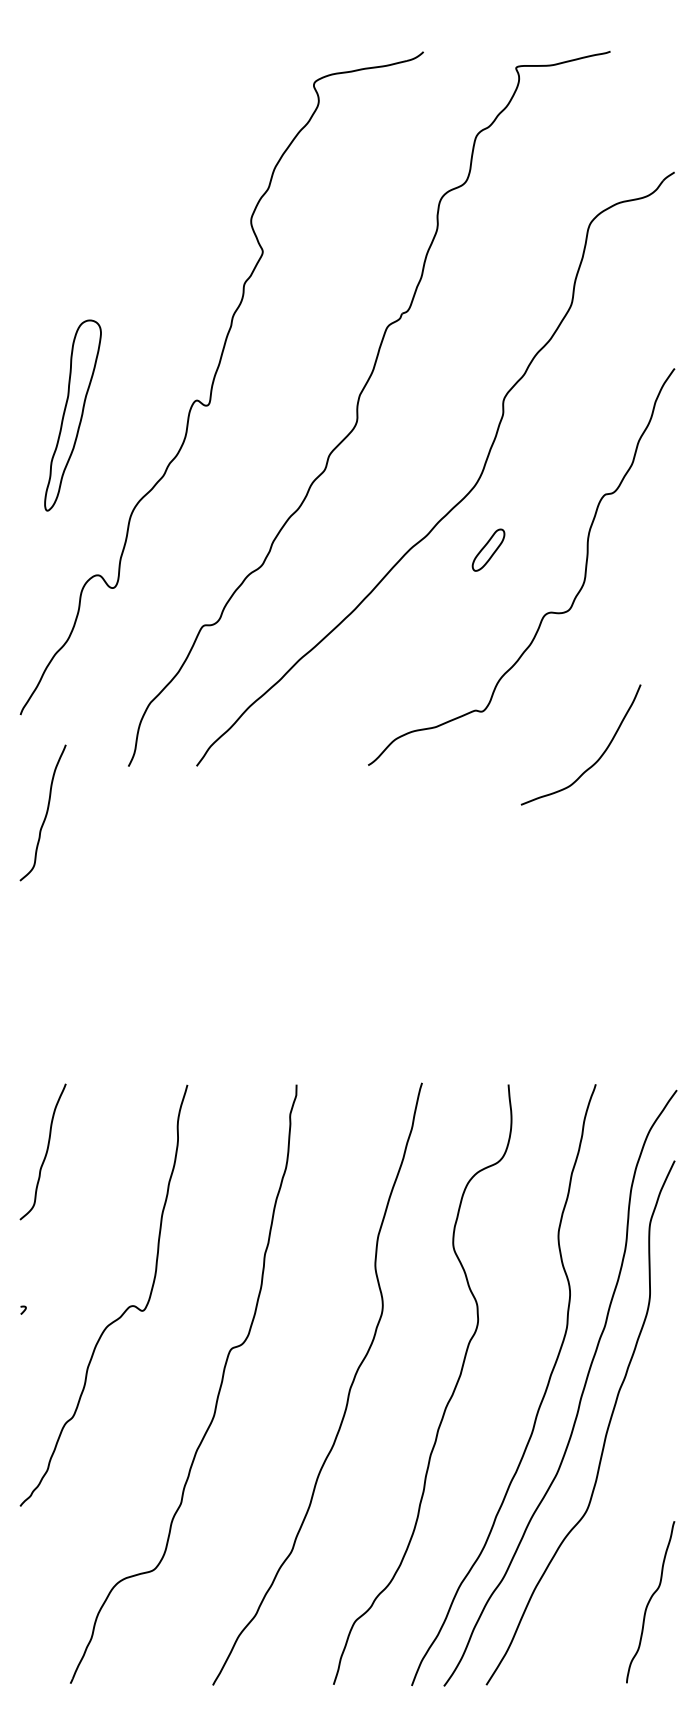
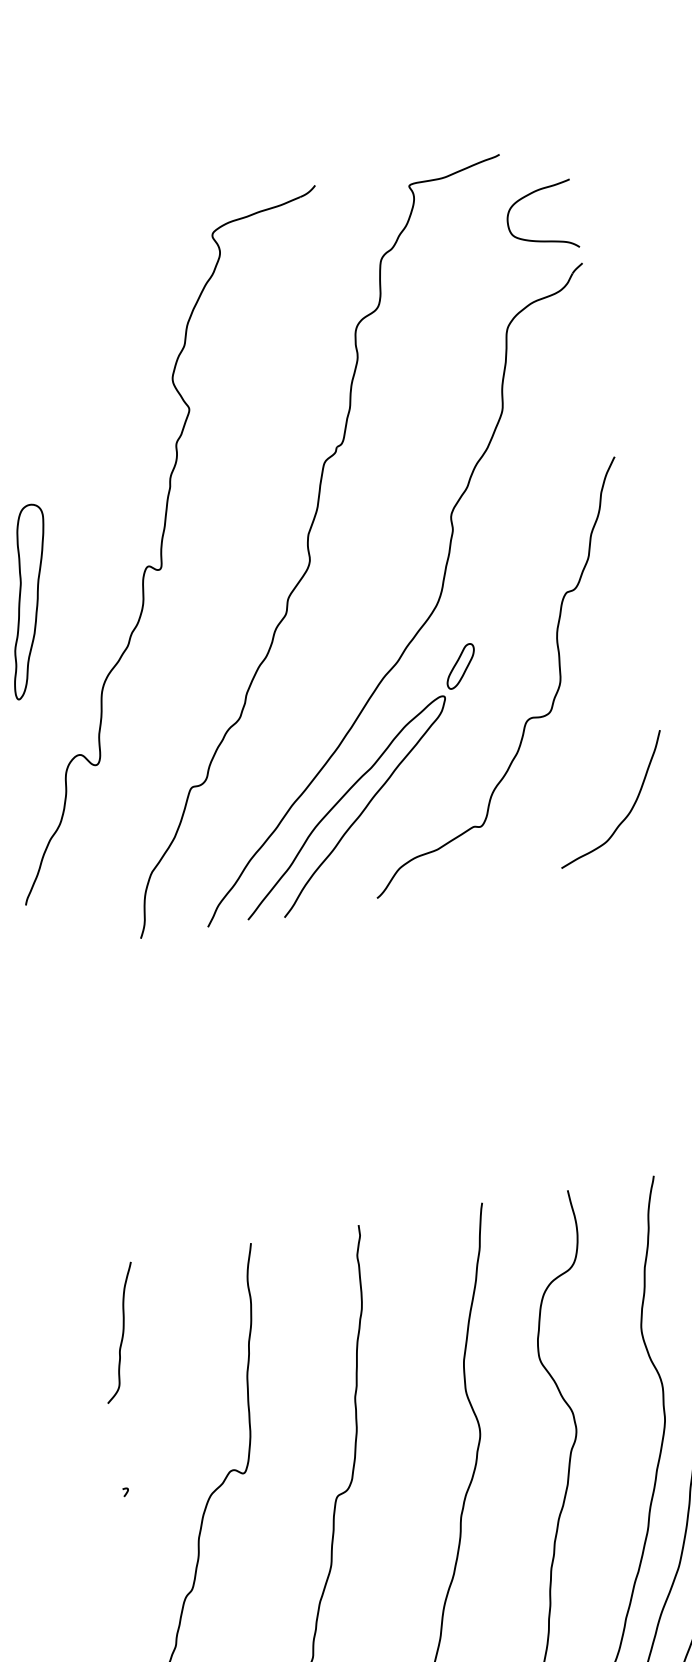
curve: (635, 142) -> (539, 240), added
curve: (345, 665) -> (338, 803), added
curve: (596, 760) -> (628, 812), moved
curve: (45, 813) -> (66, 998), removed

